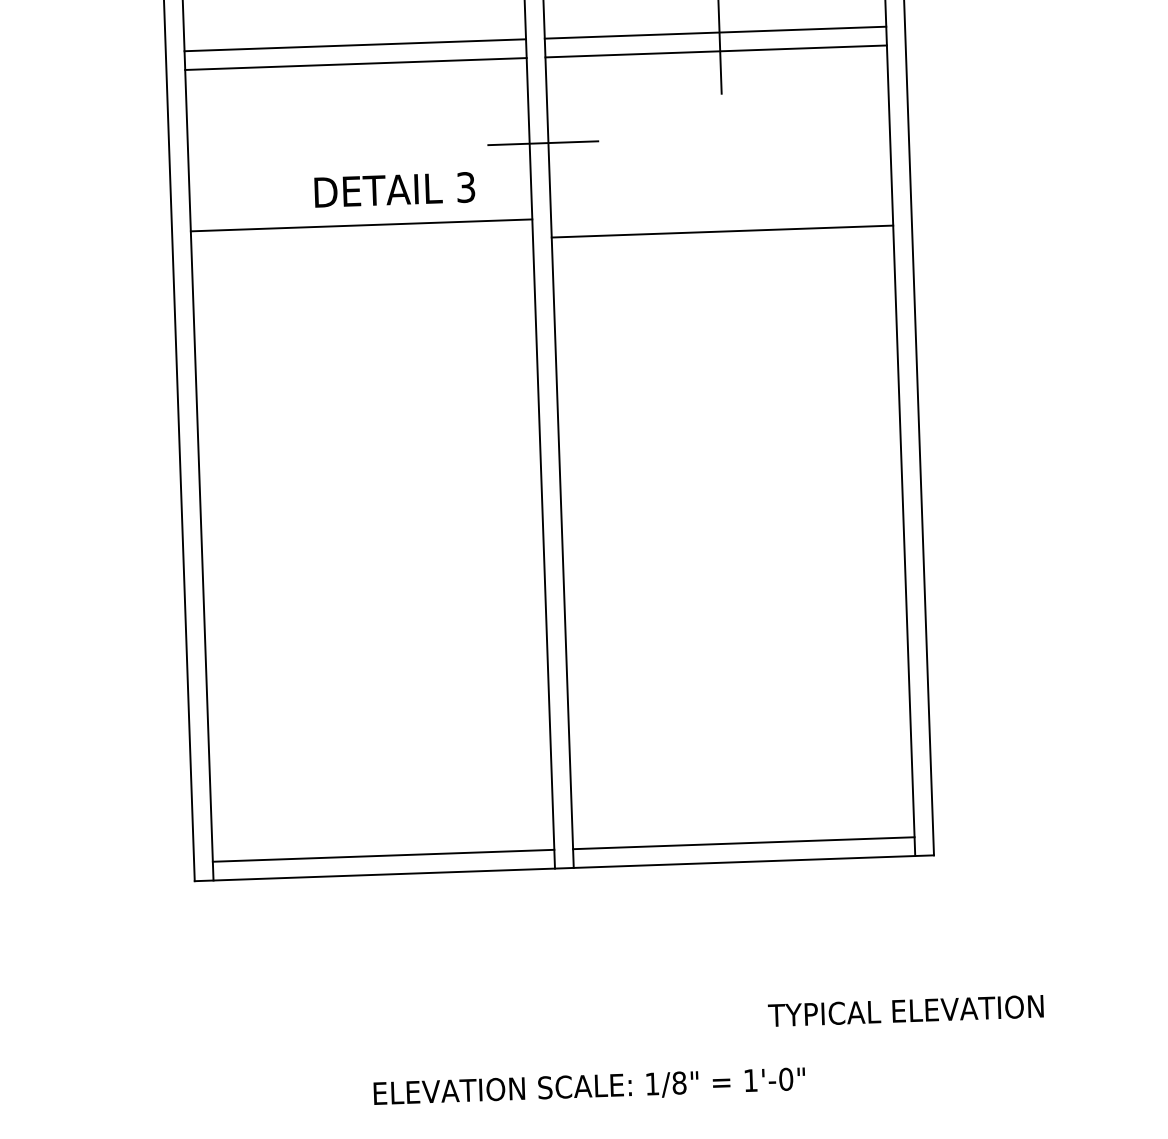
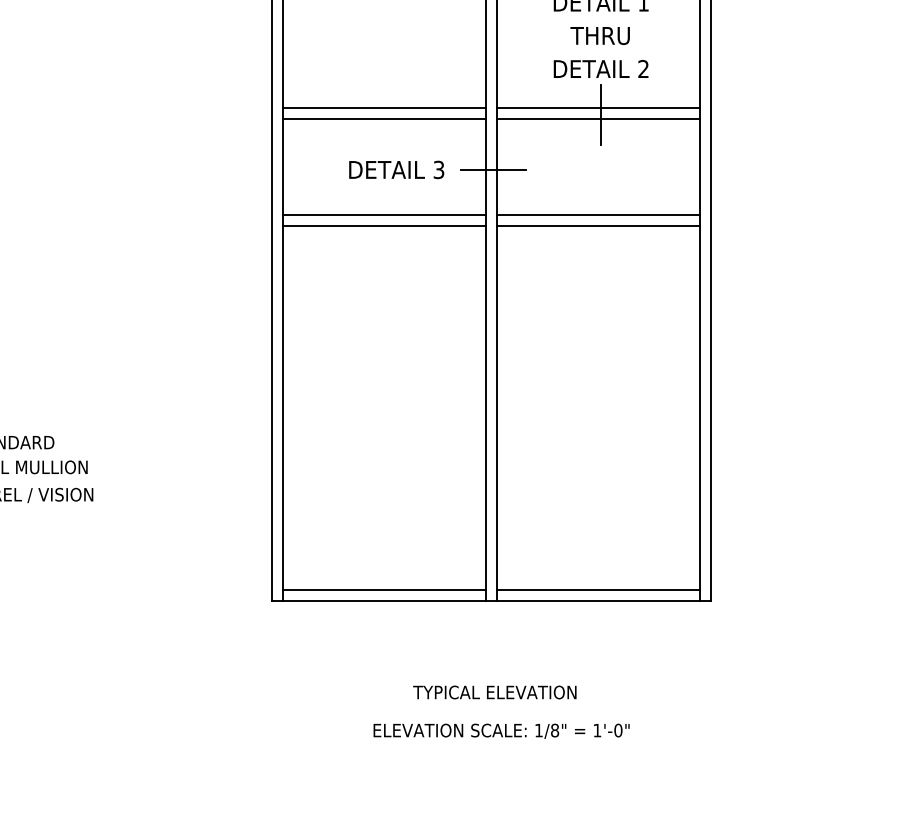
text: (394, 189) -> (396, 169), moved
line: (720, 213) -> (597, 215), added
line: (360, 244) -> (383, 226), added
text: (905, 1011) -> (494, 692), moved

